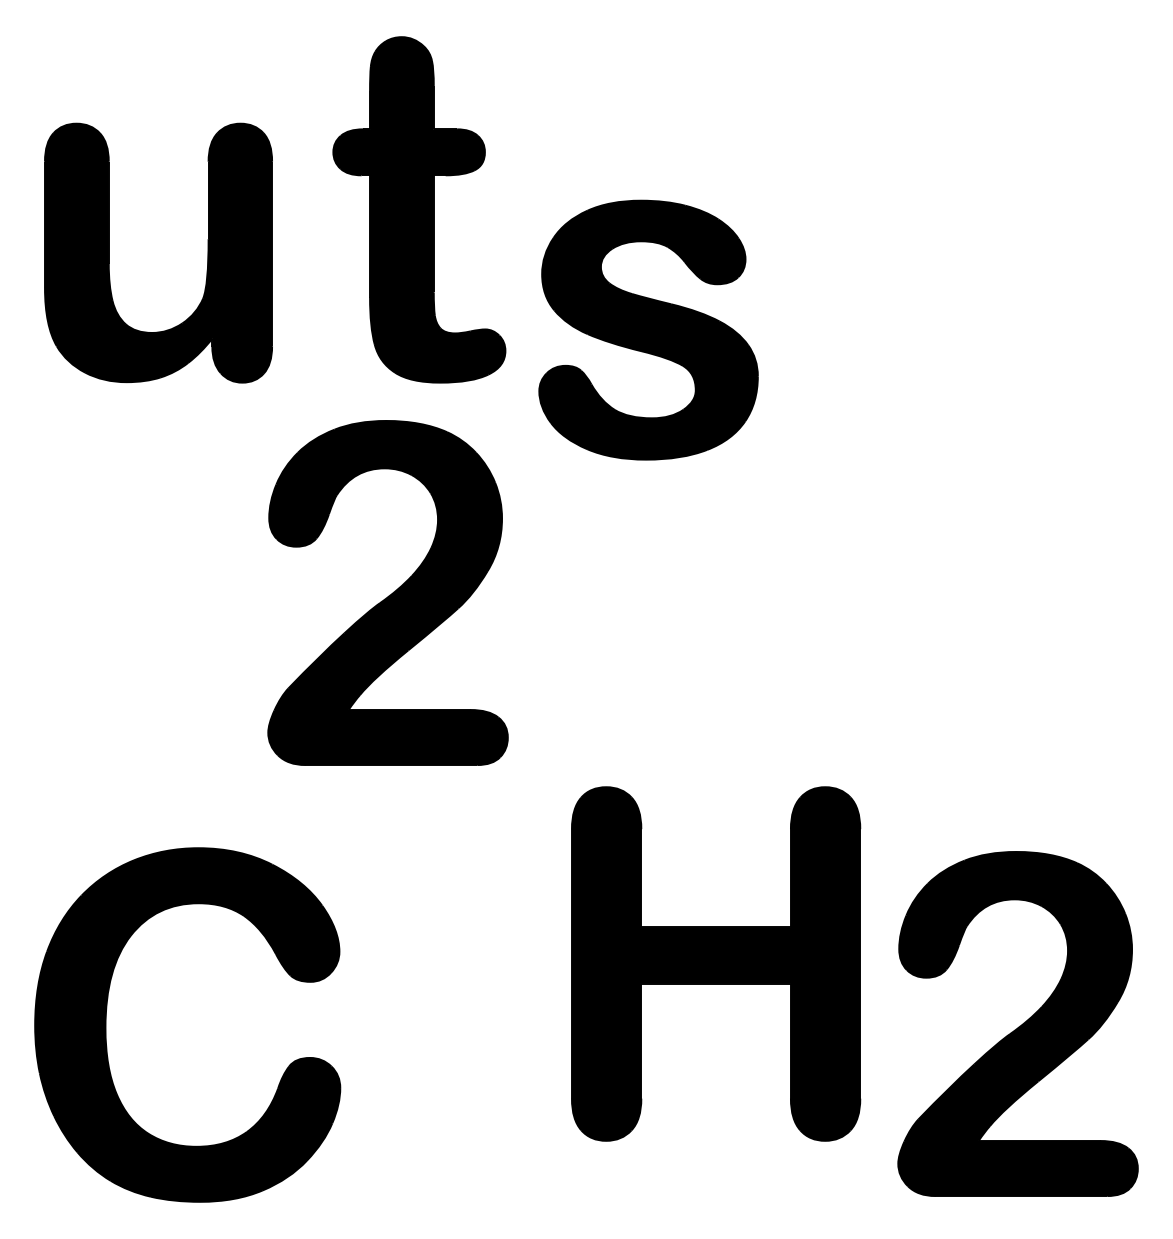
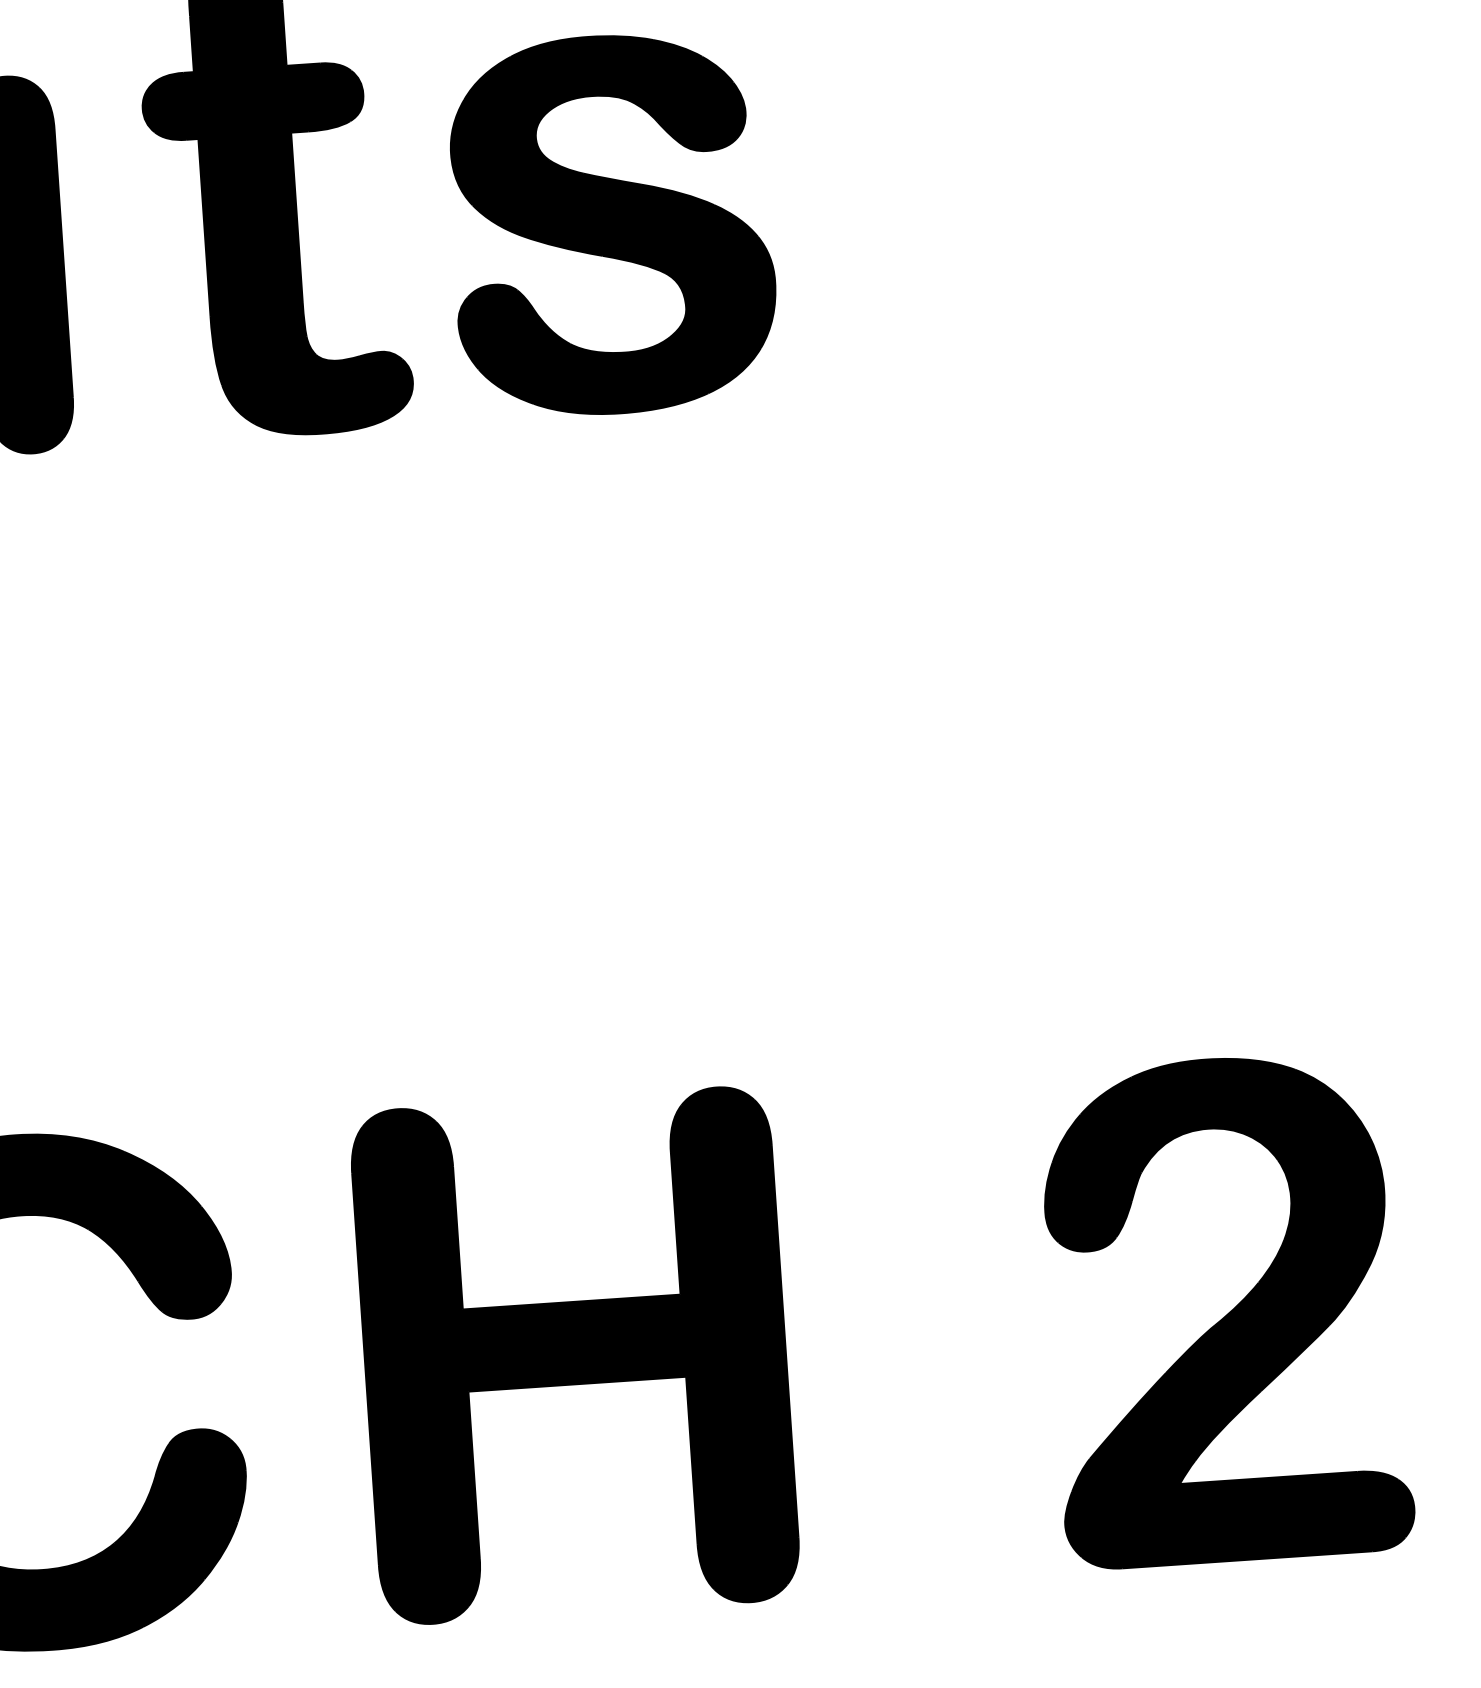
part: (648, 329) -> (611, 223), moved
part: (387, 592) -> (265, 744), removed
part: (716, 963) -> (575, 1354), moved

